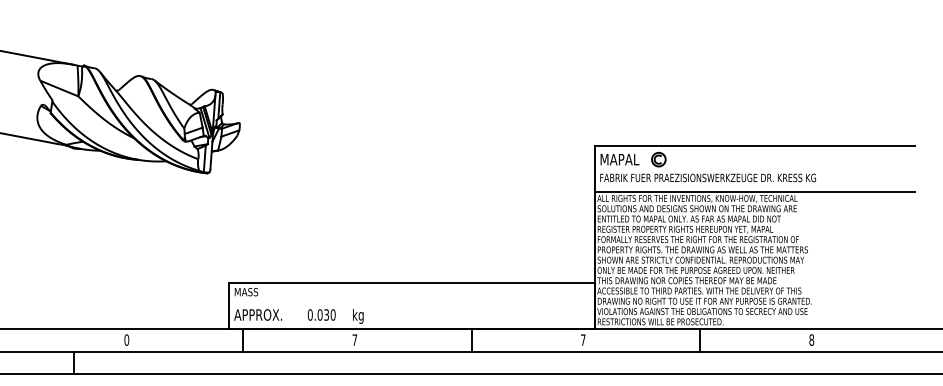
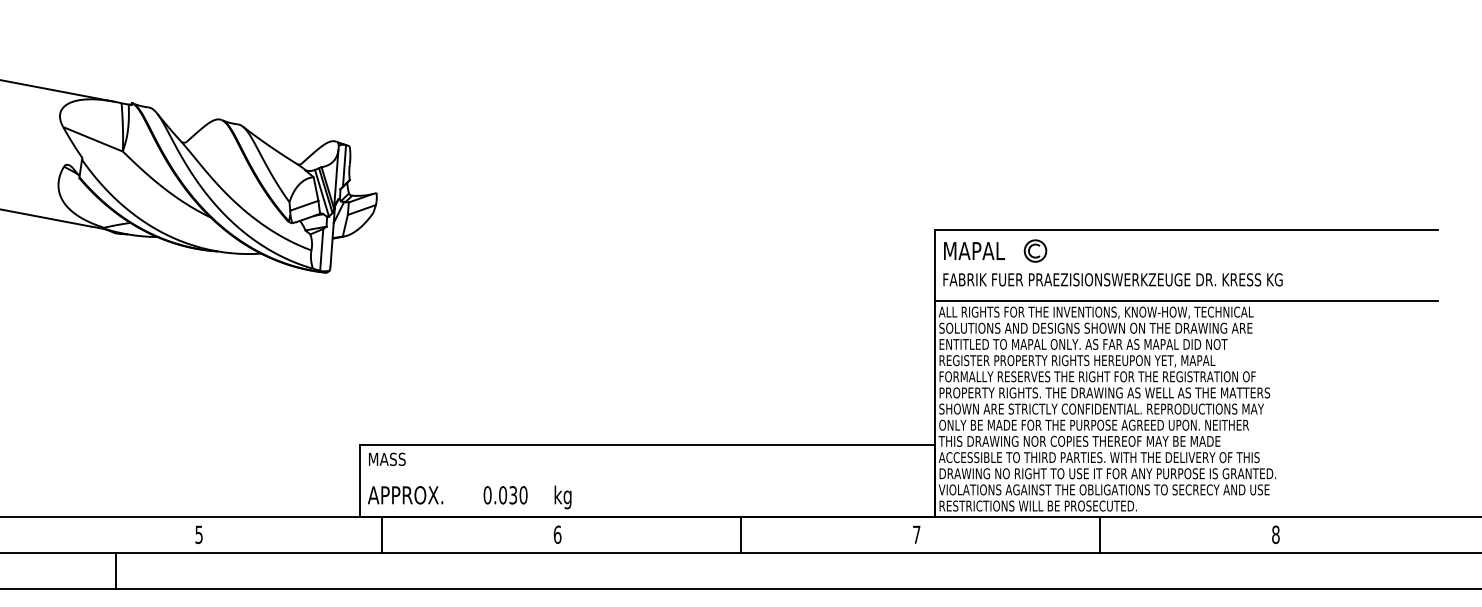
text: (126, 339) -> (198, 533), 0 -> 5
text: (354, 339) -> (557, 533), 7 -> 6

